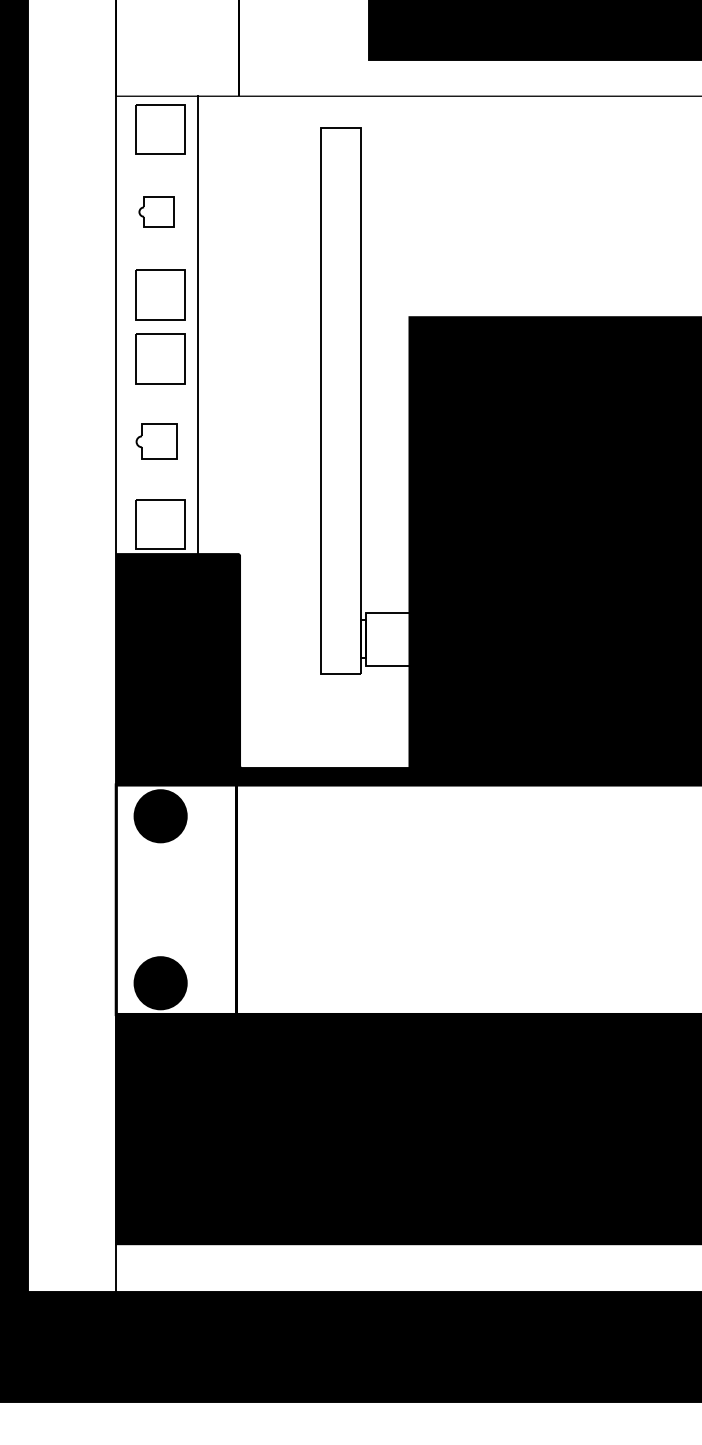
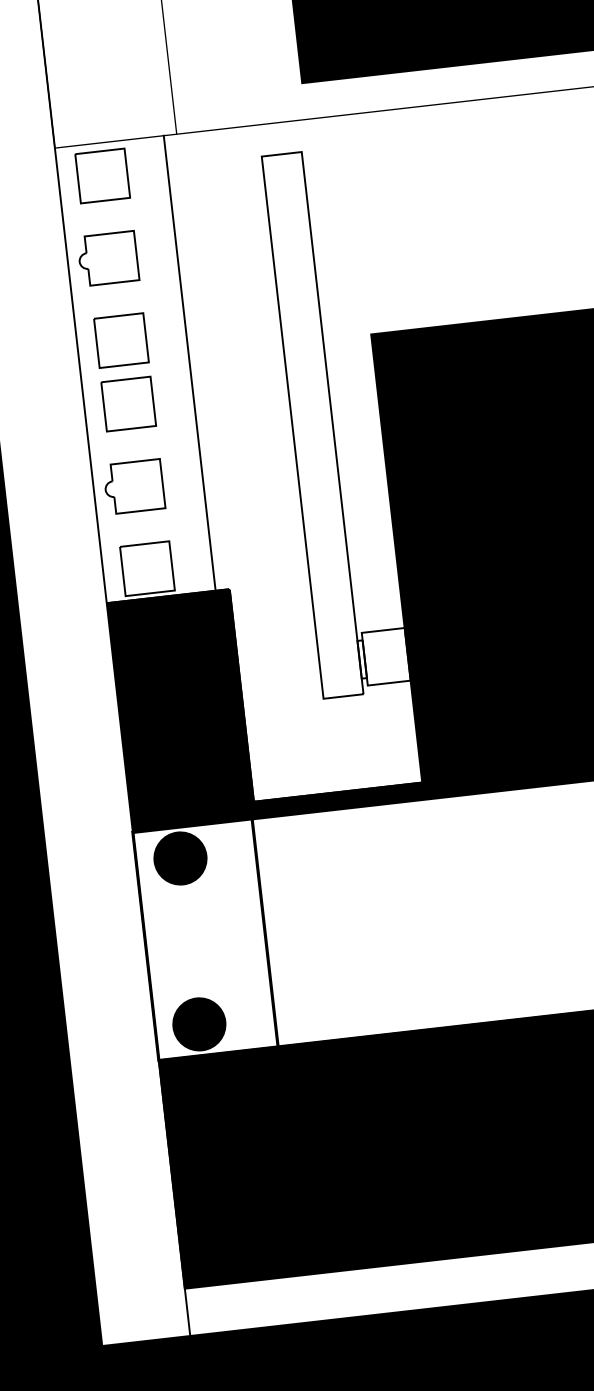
part: (156, 211) -> (107, 258), size x1.67
line: (197, 325) -> (189, 363), moved
part: (156, 441) -> (133, 486), size x1.43

